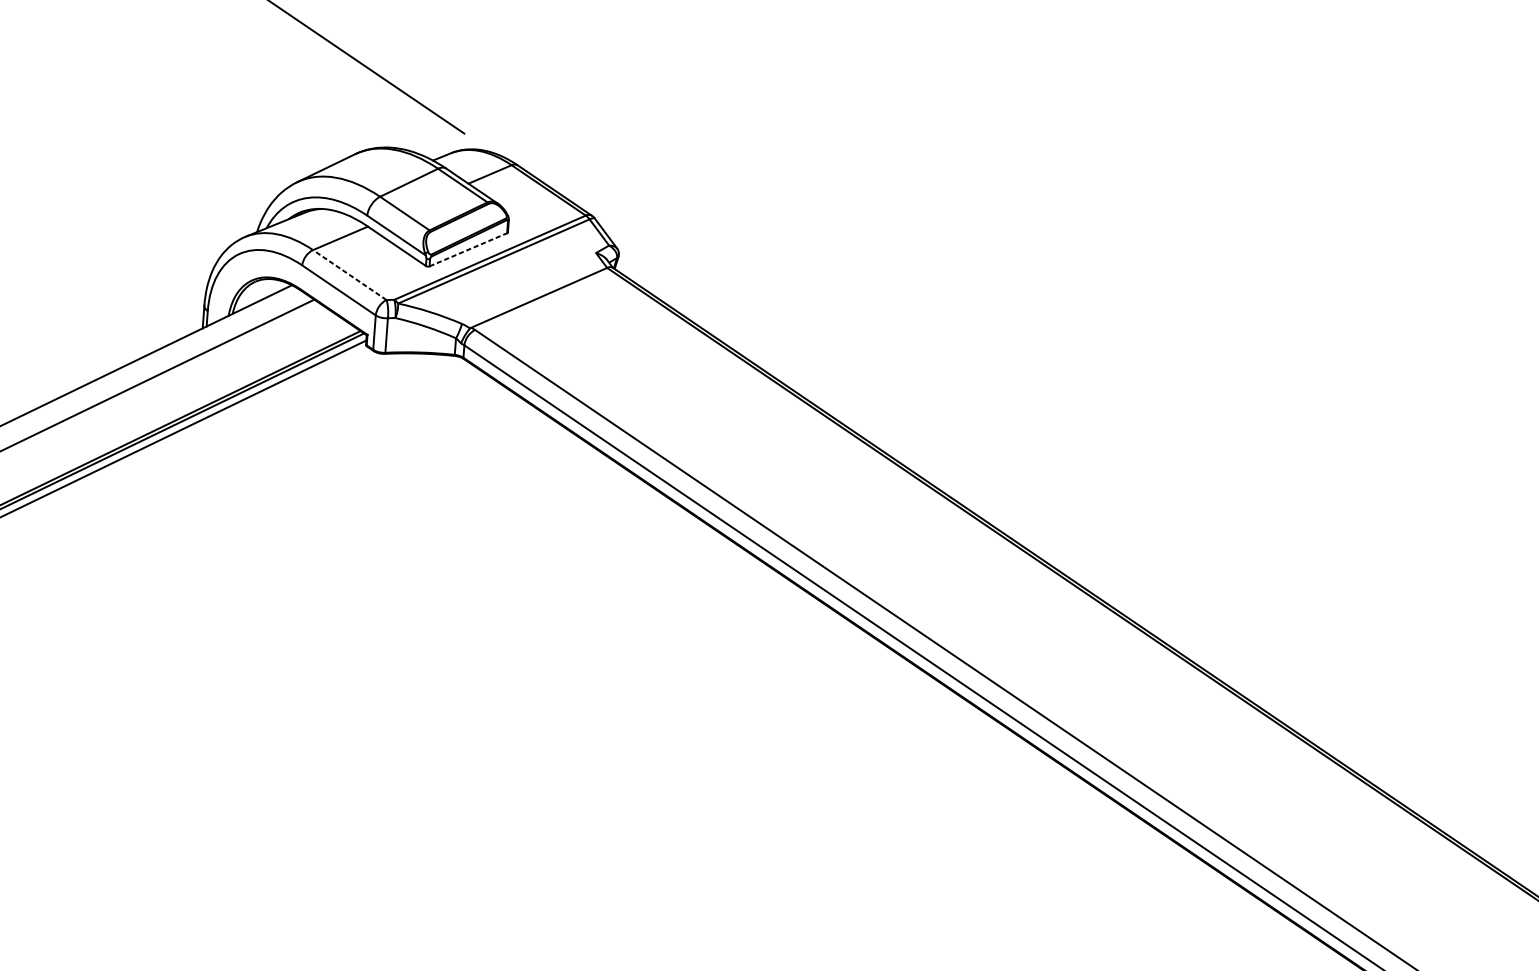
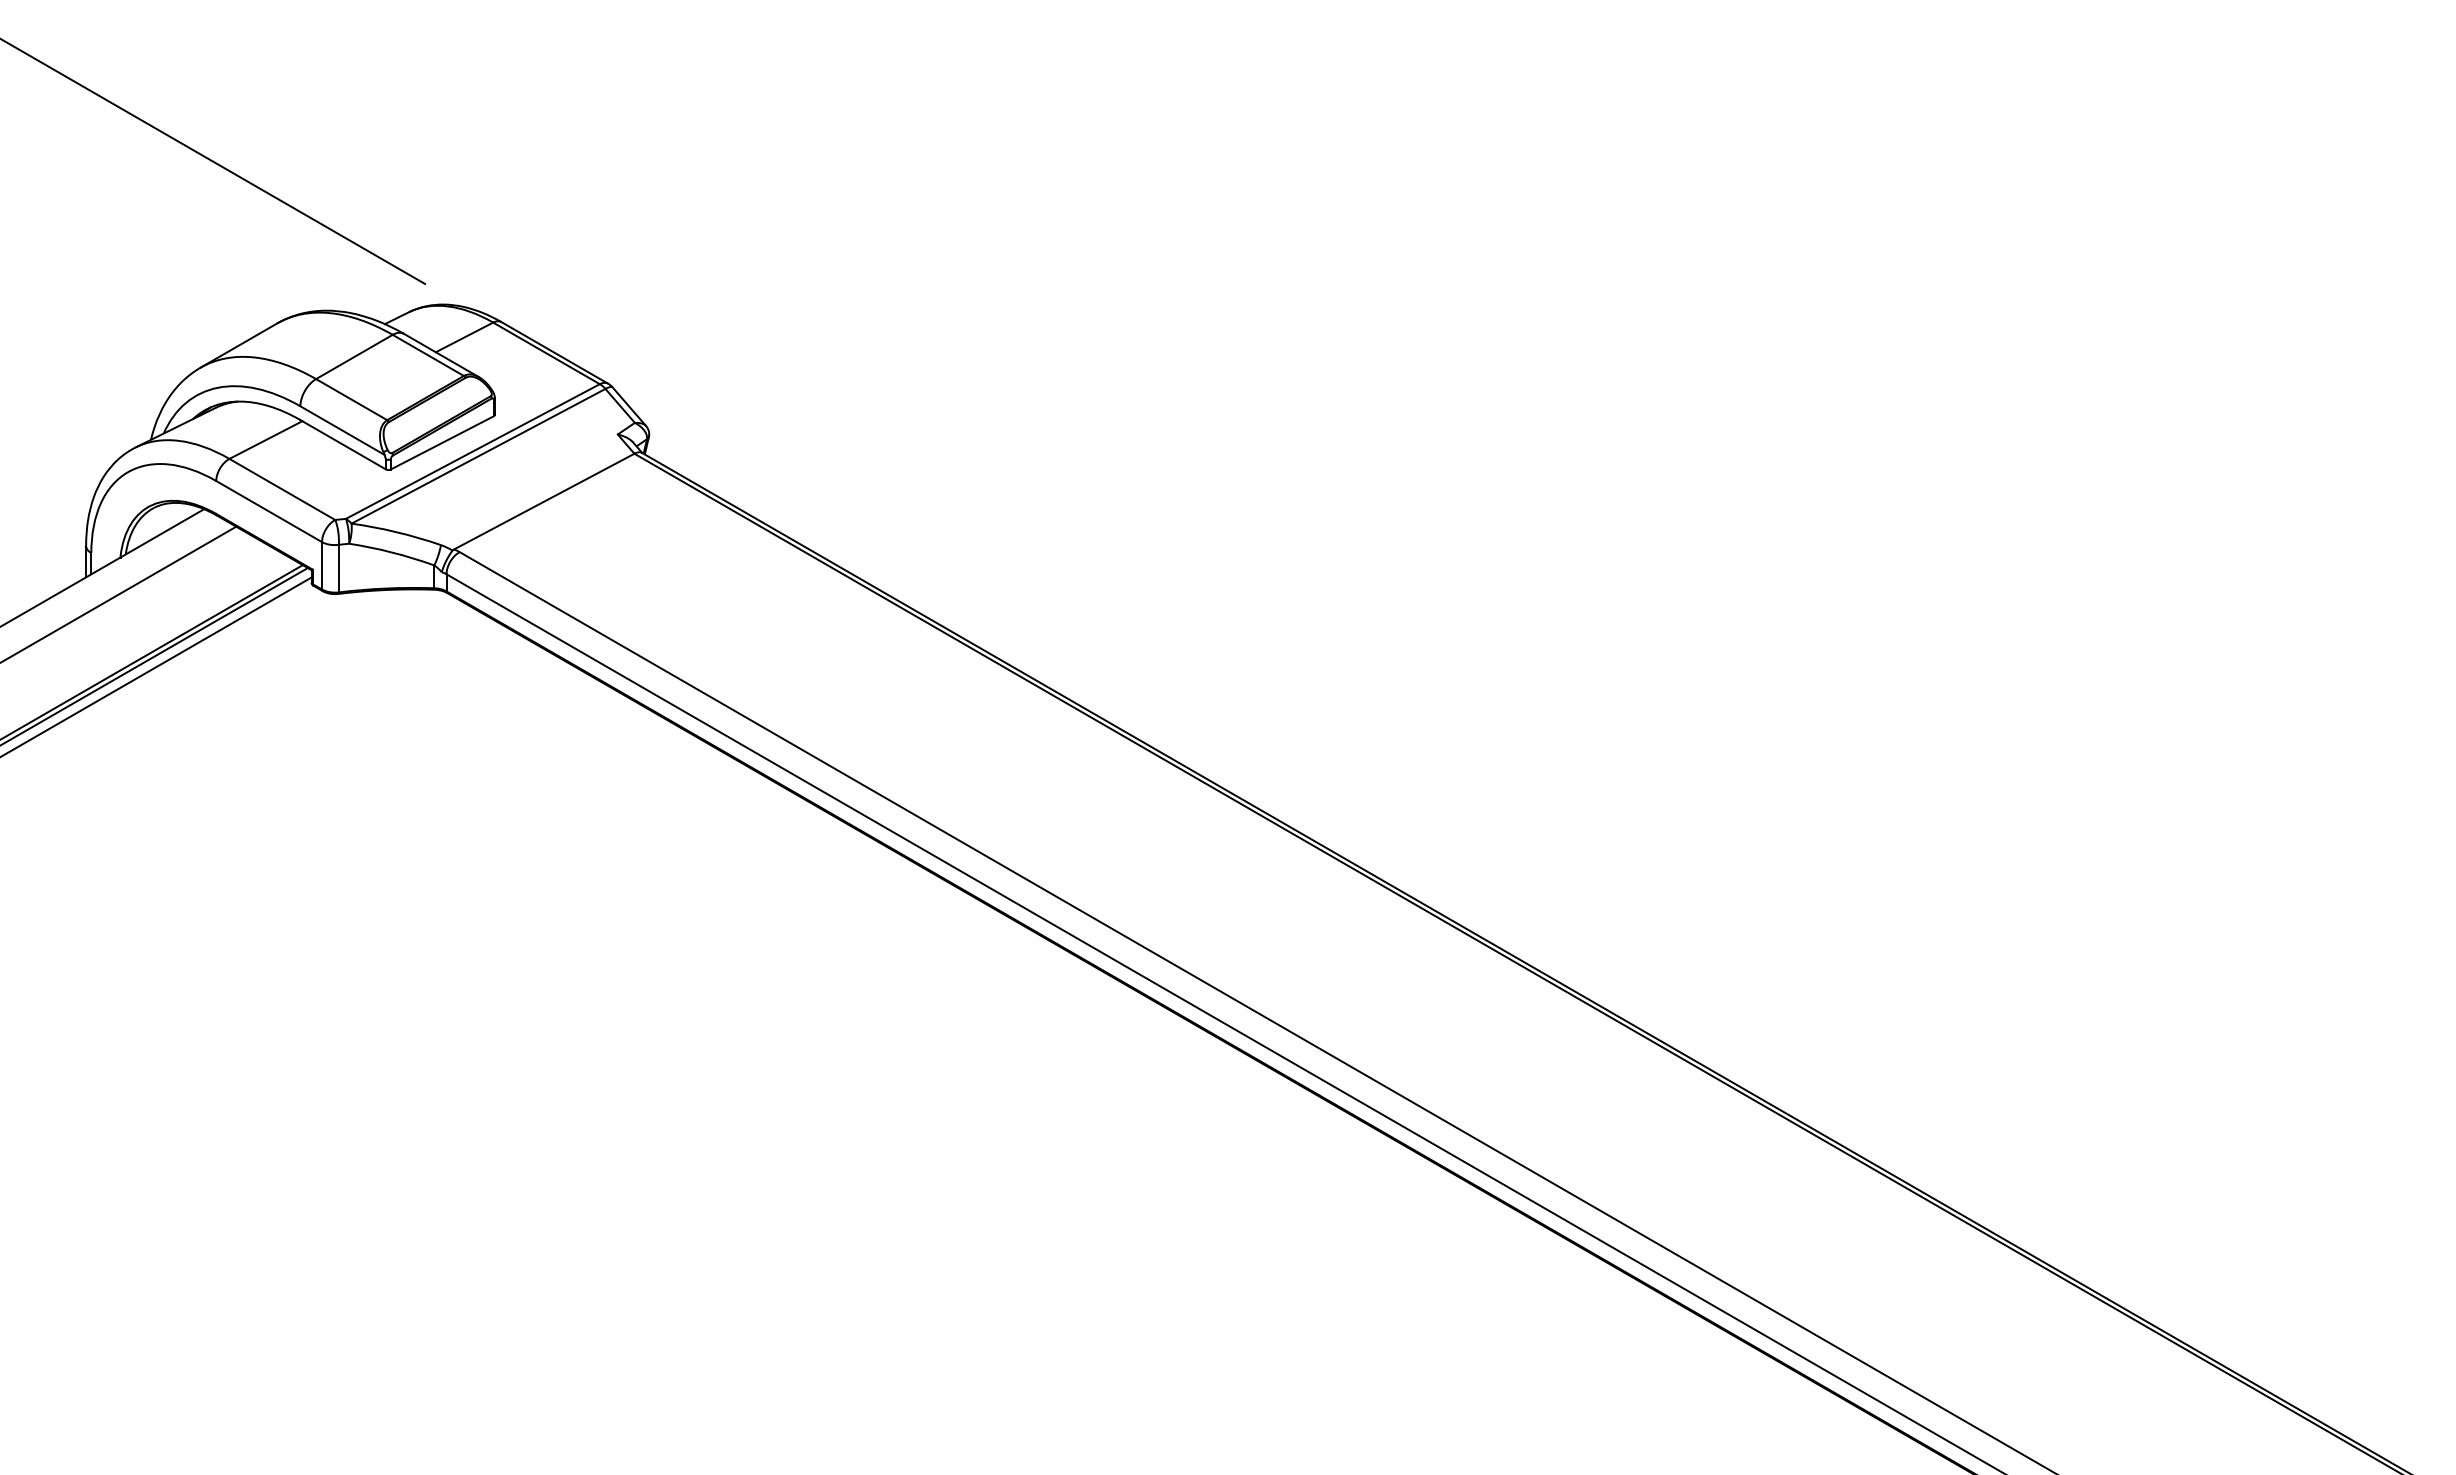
line: (468, 249) -> (442, 442), dashed -> solid
line: (349, 275) -> (281, 489), dashed -> solid

